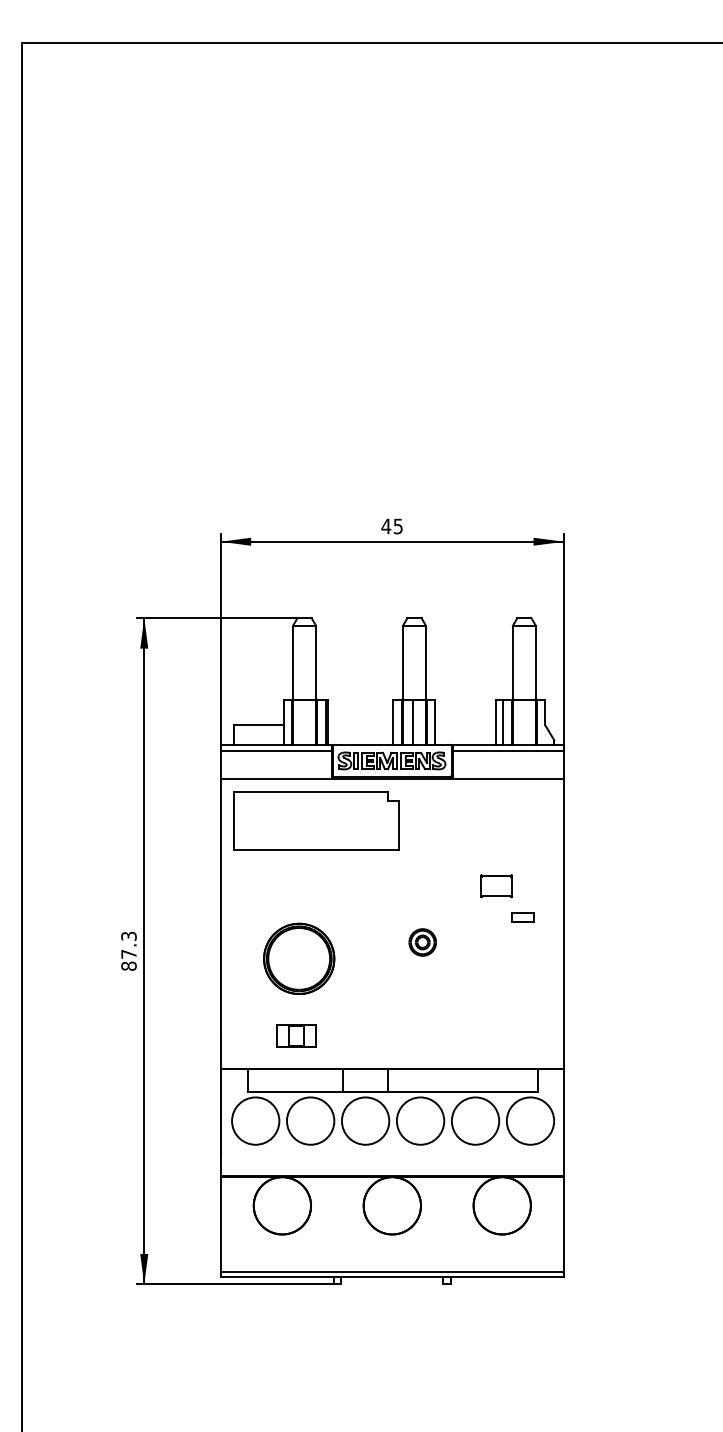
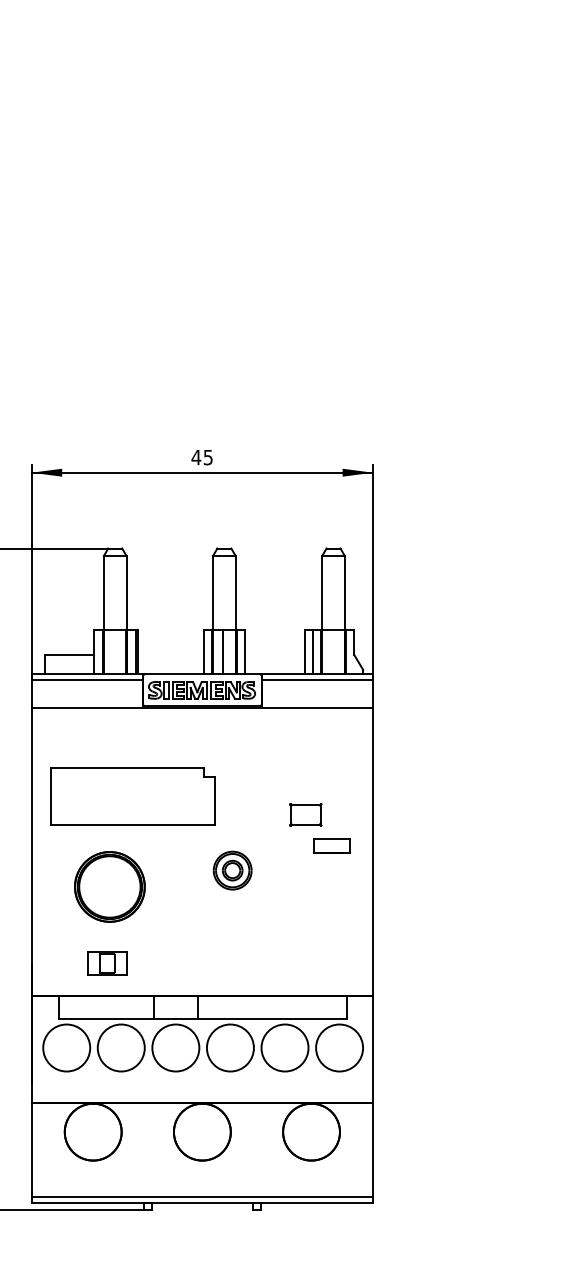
part: (316, 820) -> (133, 796), moved
part: (522, 917) -> (331, 845), size x1.67
part: (422, 942) -> (232, 870), size x1.43

